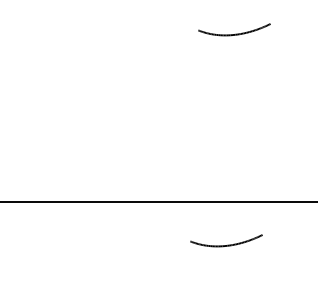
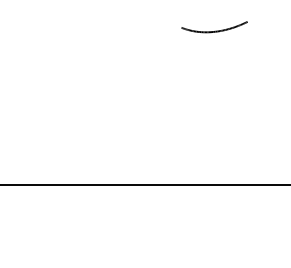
part: (226, 240) -> (207, 220), removed

